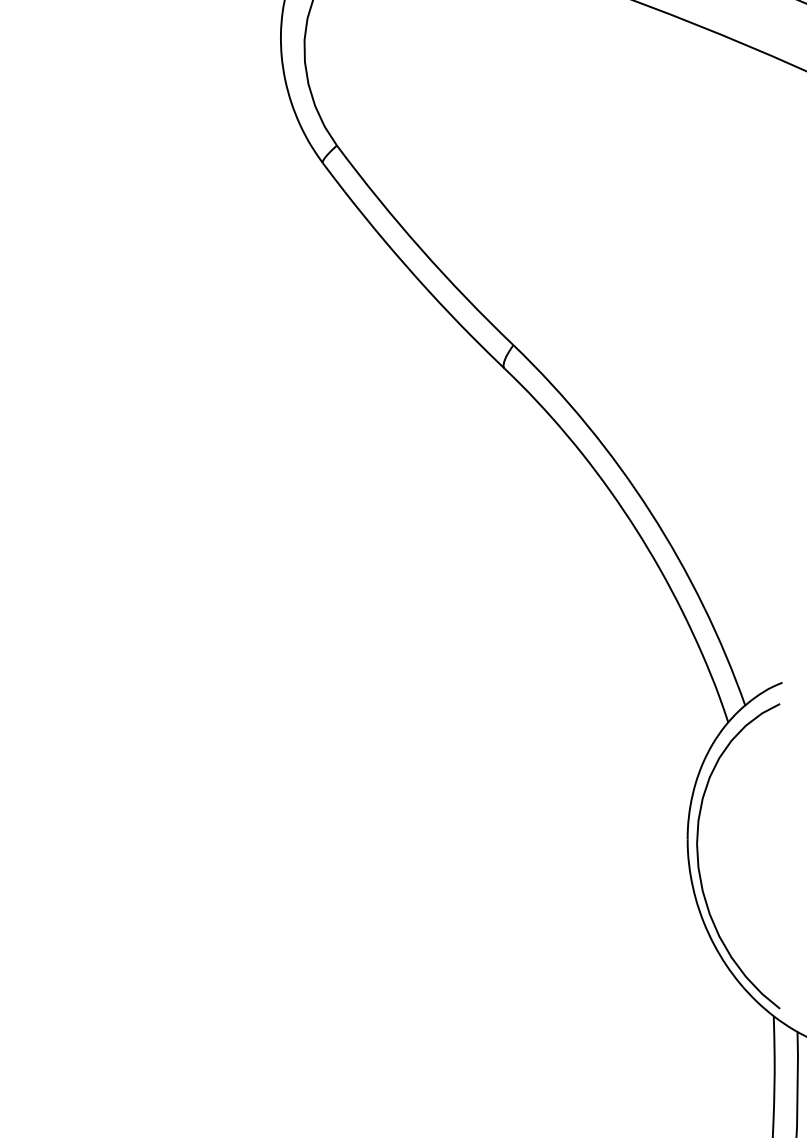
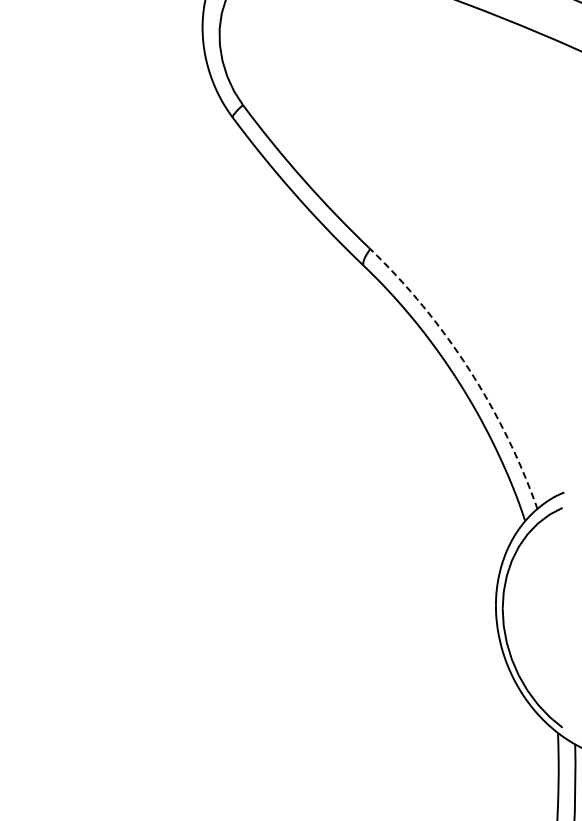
arc: (650, 512) -> (469, 369), solid -> dashed

